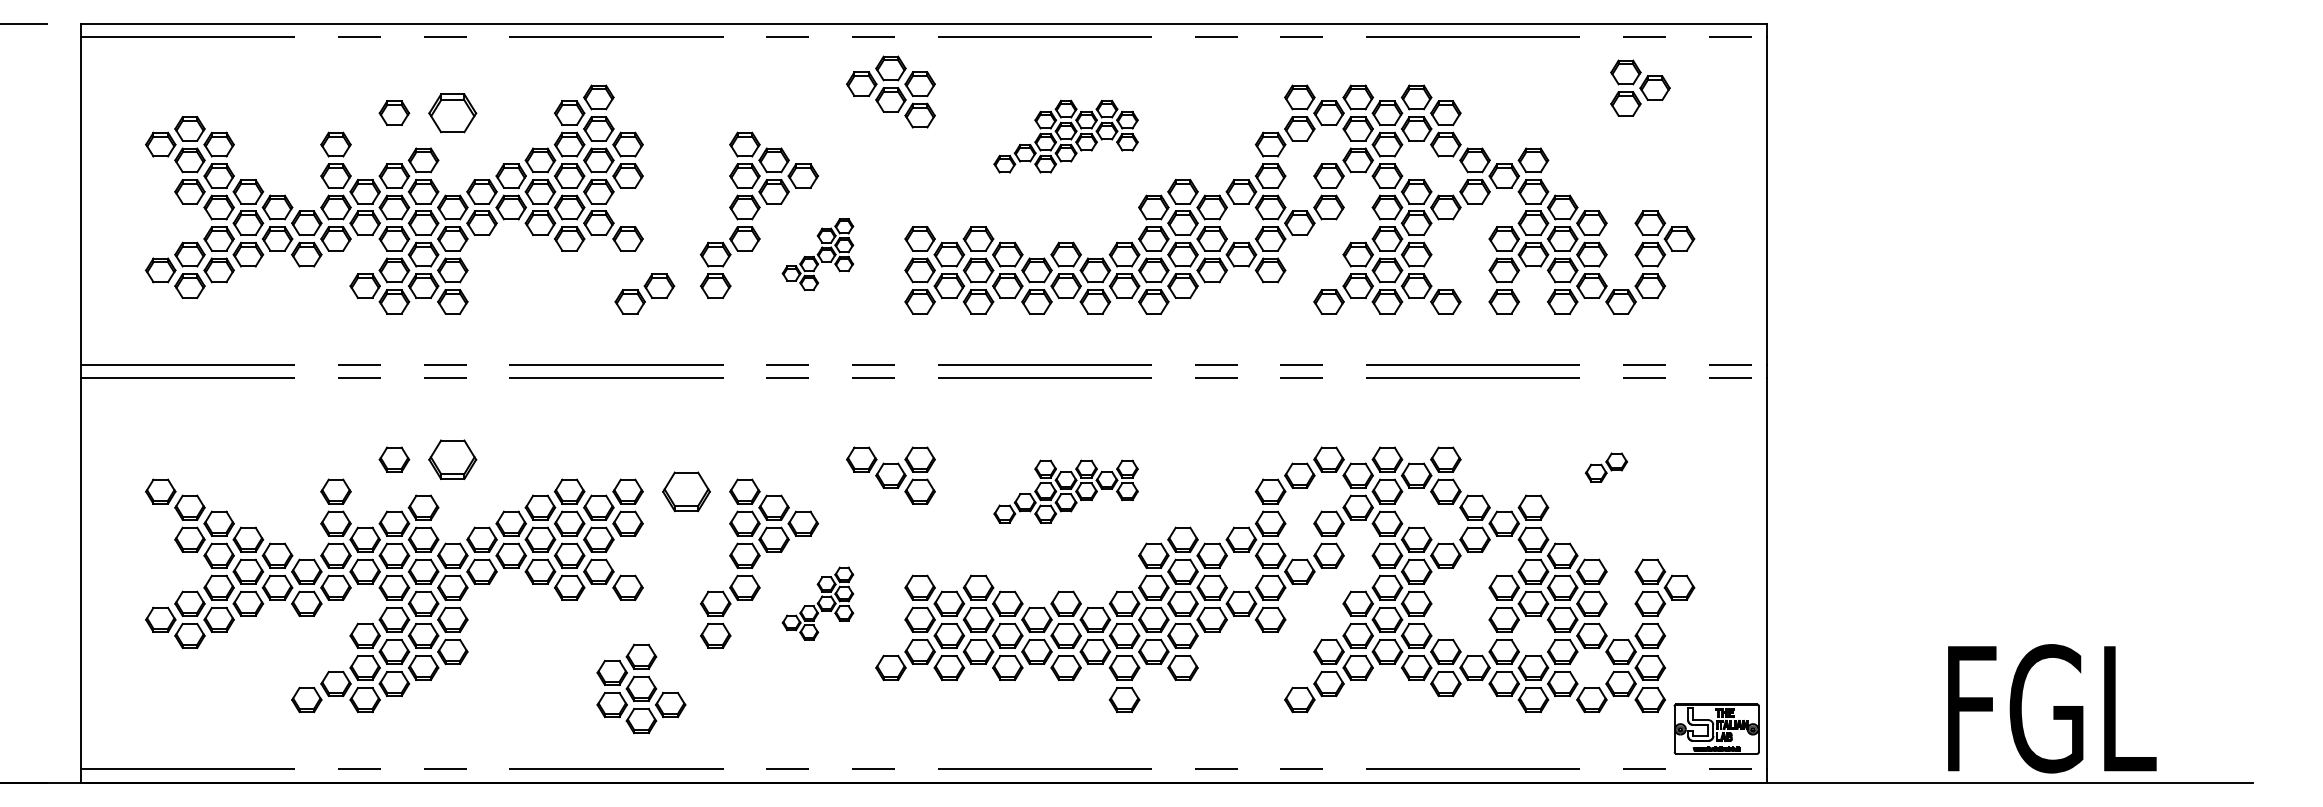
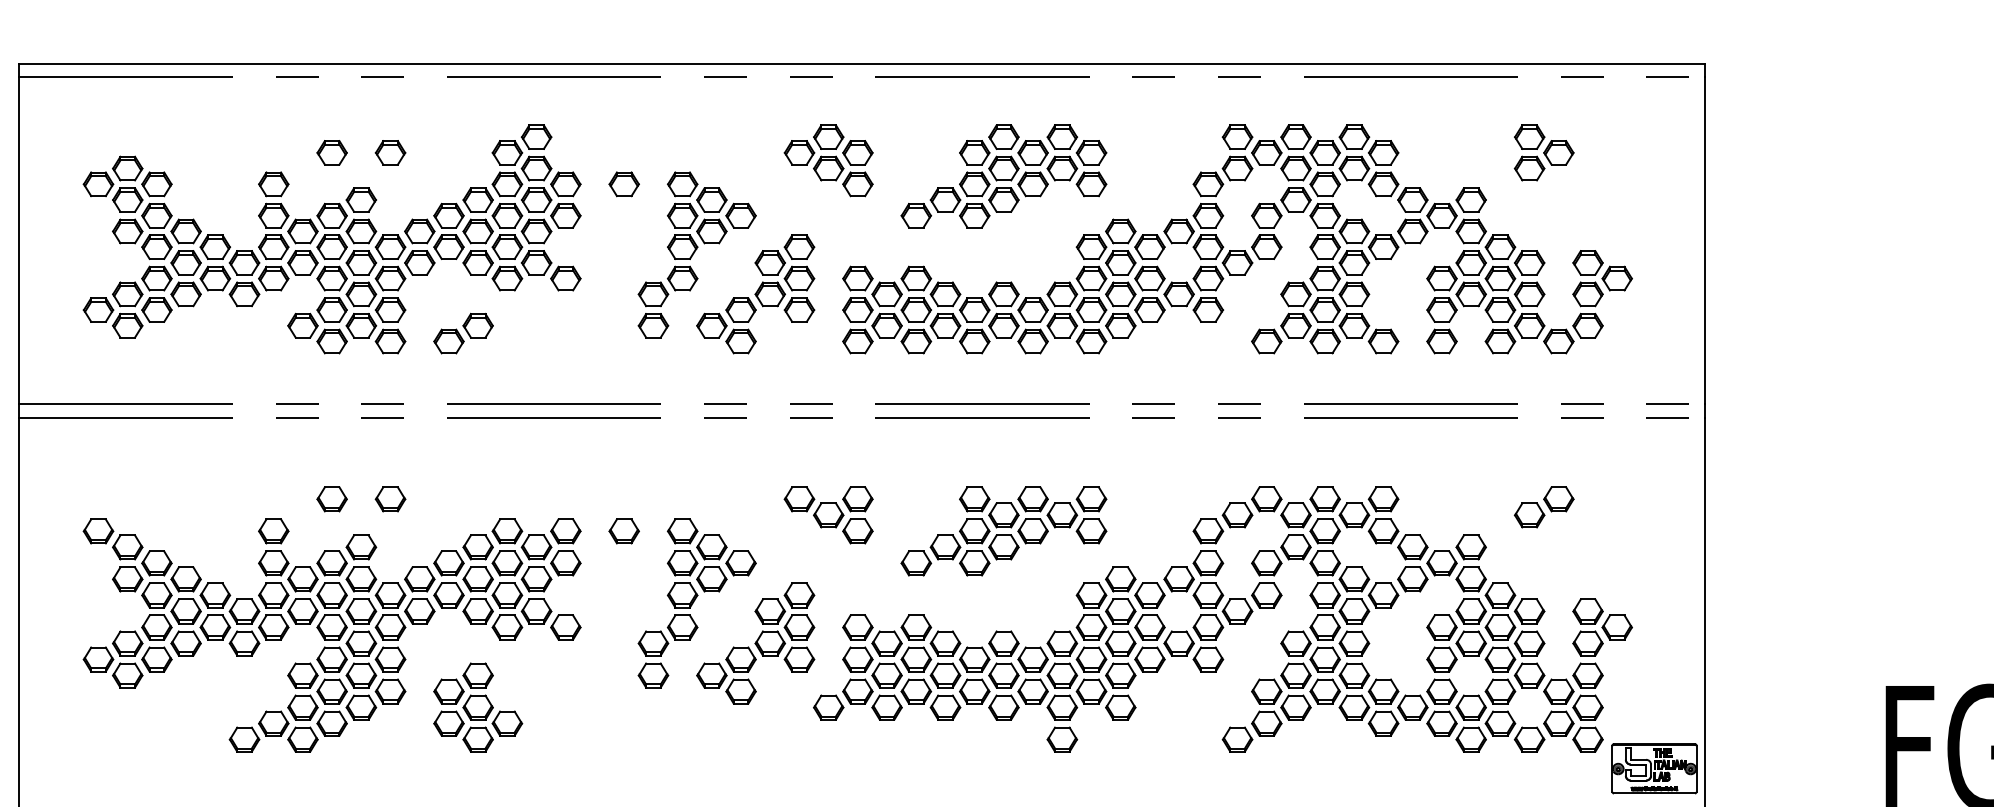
part: (1640, 87) -> (1544, 152), moved
part: (890, 91) -> (828, 160), moved
part: (452, 112) -> (390, 152), size x0.62
part: (1065, 136) -> (1003, 176), size x1.43
part: (686, 144) -> (624, 184), added
part: (817, 254) -> (755, 294), size x1.67
part: (644, 293) -> (463, 333), moved
part: (452, 459) -> (390, 499), size x0.62
part: (1606, 467) -> (1544, 507), size x1.43
part: (686, 491) -> (624, 531), size x0.62
part: (1065, 491) -> (1003, 531), size x1.43
part: (817, 603) -> (755, 643), size x1.67
part: (641, 688) -> (478, 707), moved

